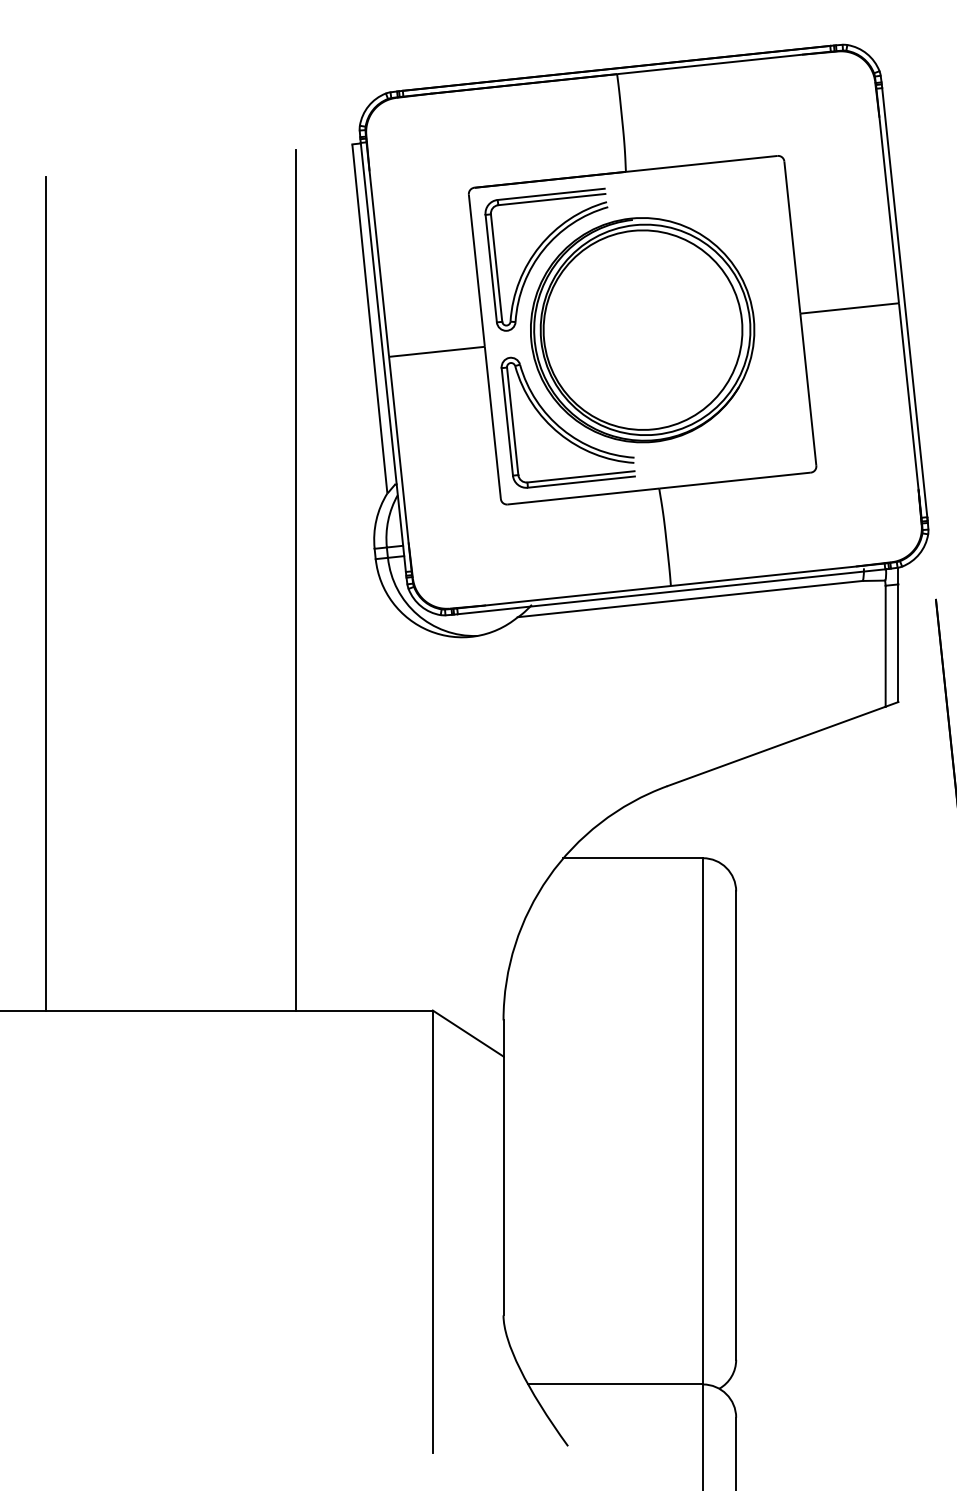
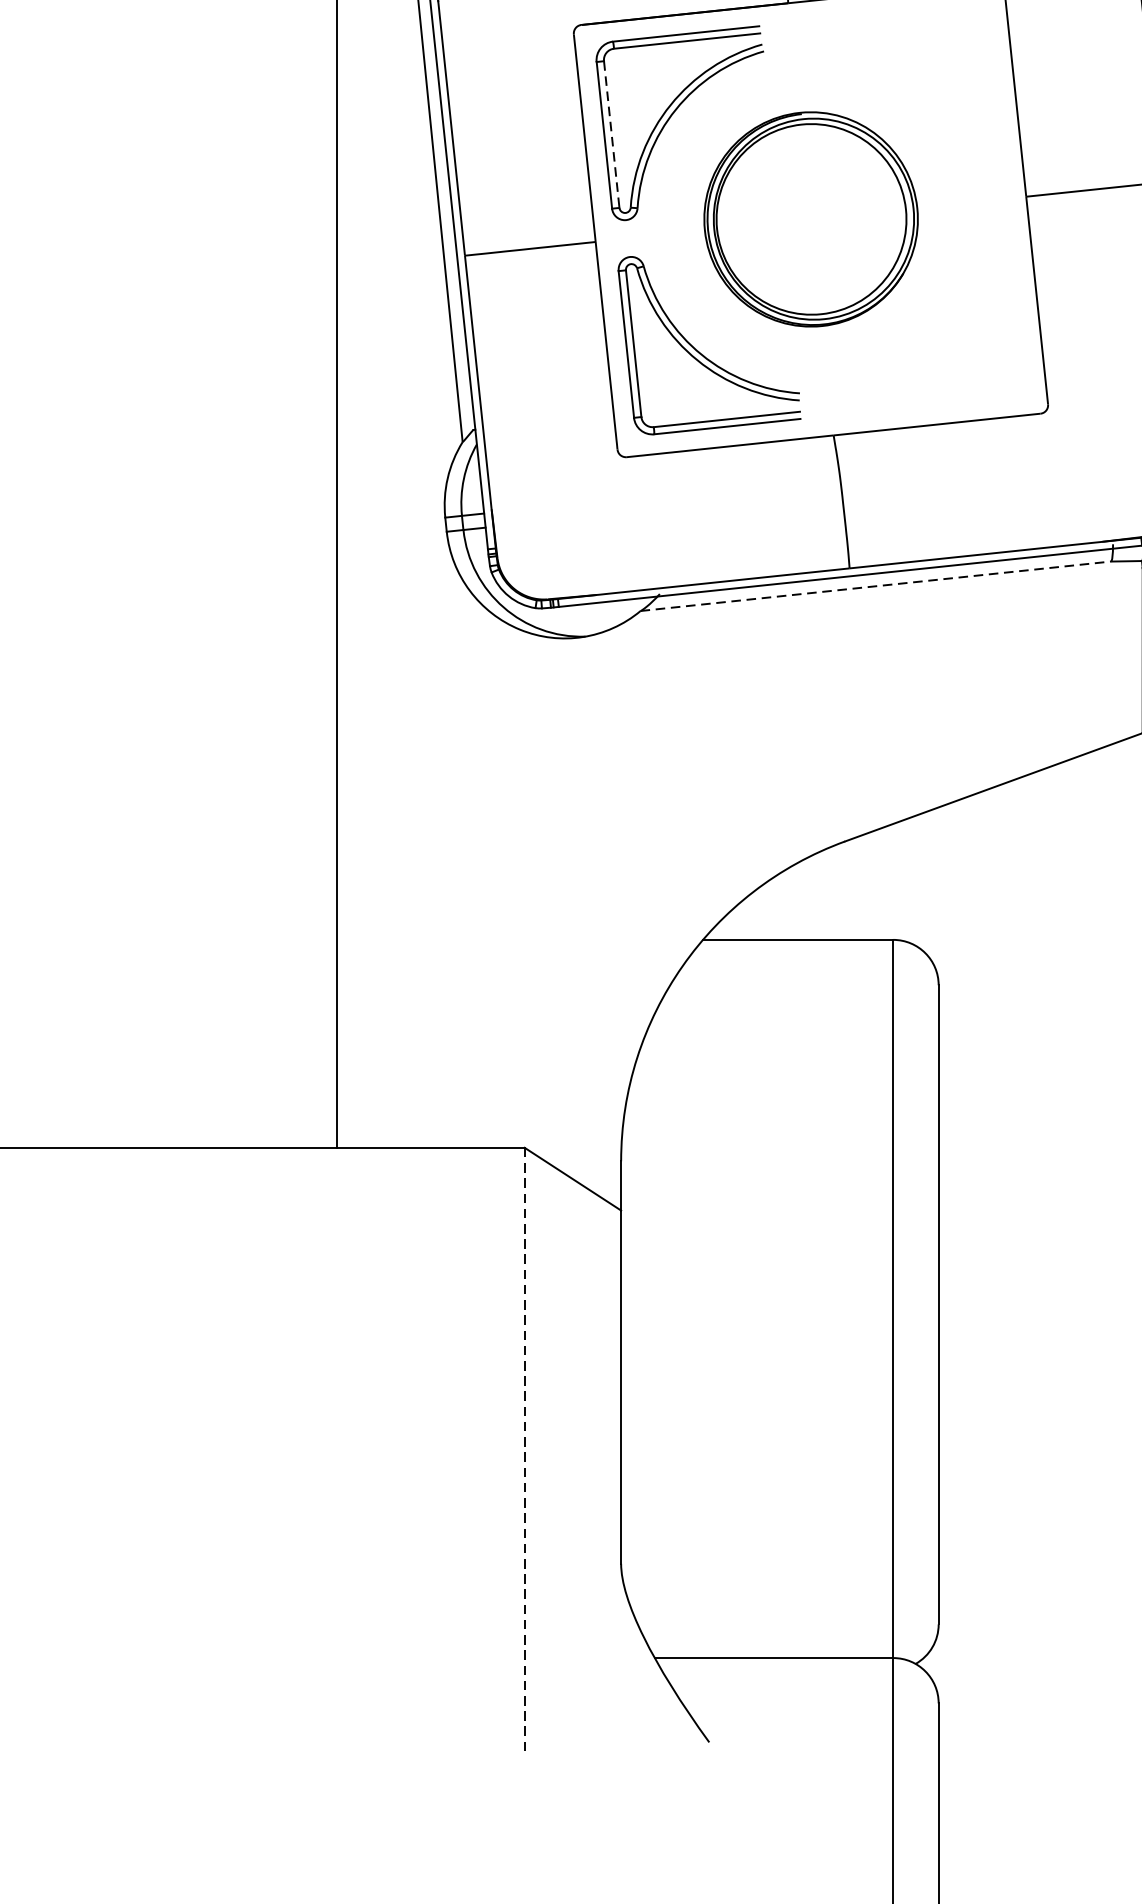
line: (496, 268) -> (611, 135), solid -> dashed
part: (642, 330) -> (810, 219), size x0.7
line: (690, 599) -> (876, 586), solid -> dashed
line: (432, 1231) -> (524, 1449), solid -> dashed

